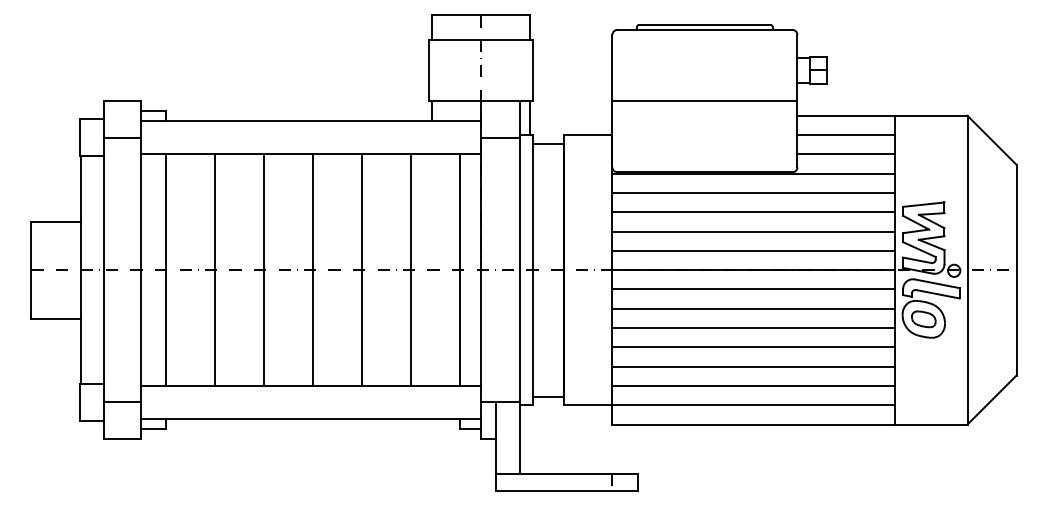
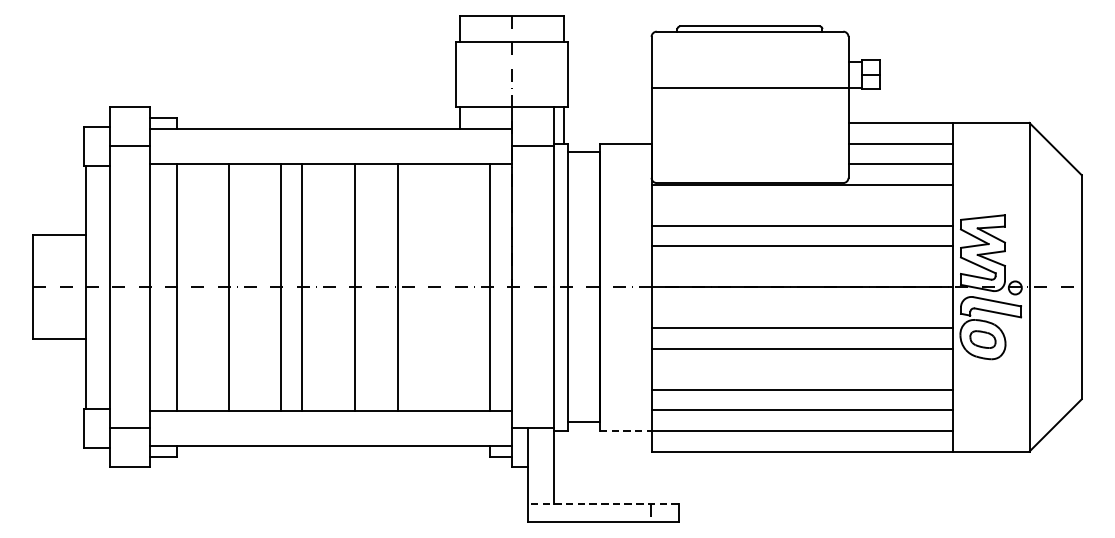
line: (704, 100) -> (749, 87), moved
line: (753, 192) -> (801, 204), removed
line: (753, 250) -> (801, 266), removed
line: (313, 269) -> (302, 286), moved
line: (362, 269) -> (354, 286), moved
line: (411, 269) -> (398, 286), moved
line: (753, 289) -> (801, 307), removed
line: (753, 347) -> (801, 369), removed
line: (588, 404) -> (626, 430), solid -> dashed
line: (566, 473) -> (602, 503), solid -> dashed

